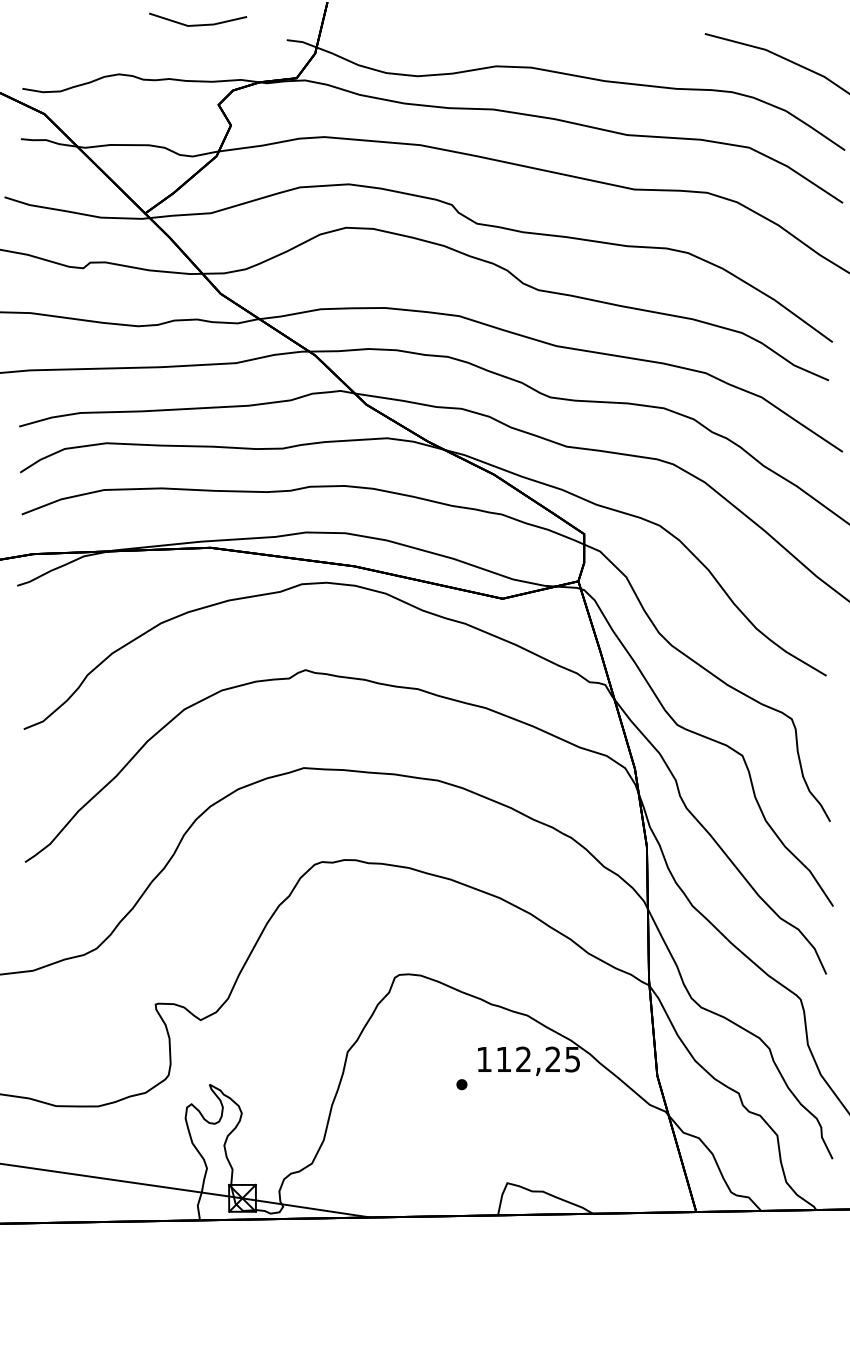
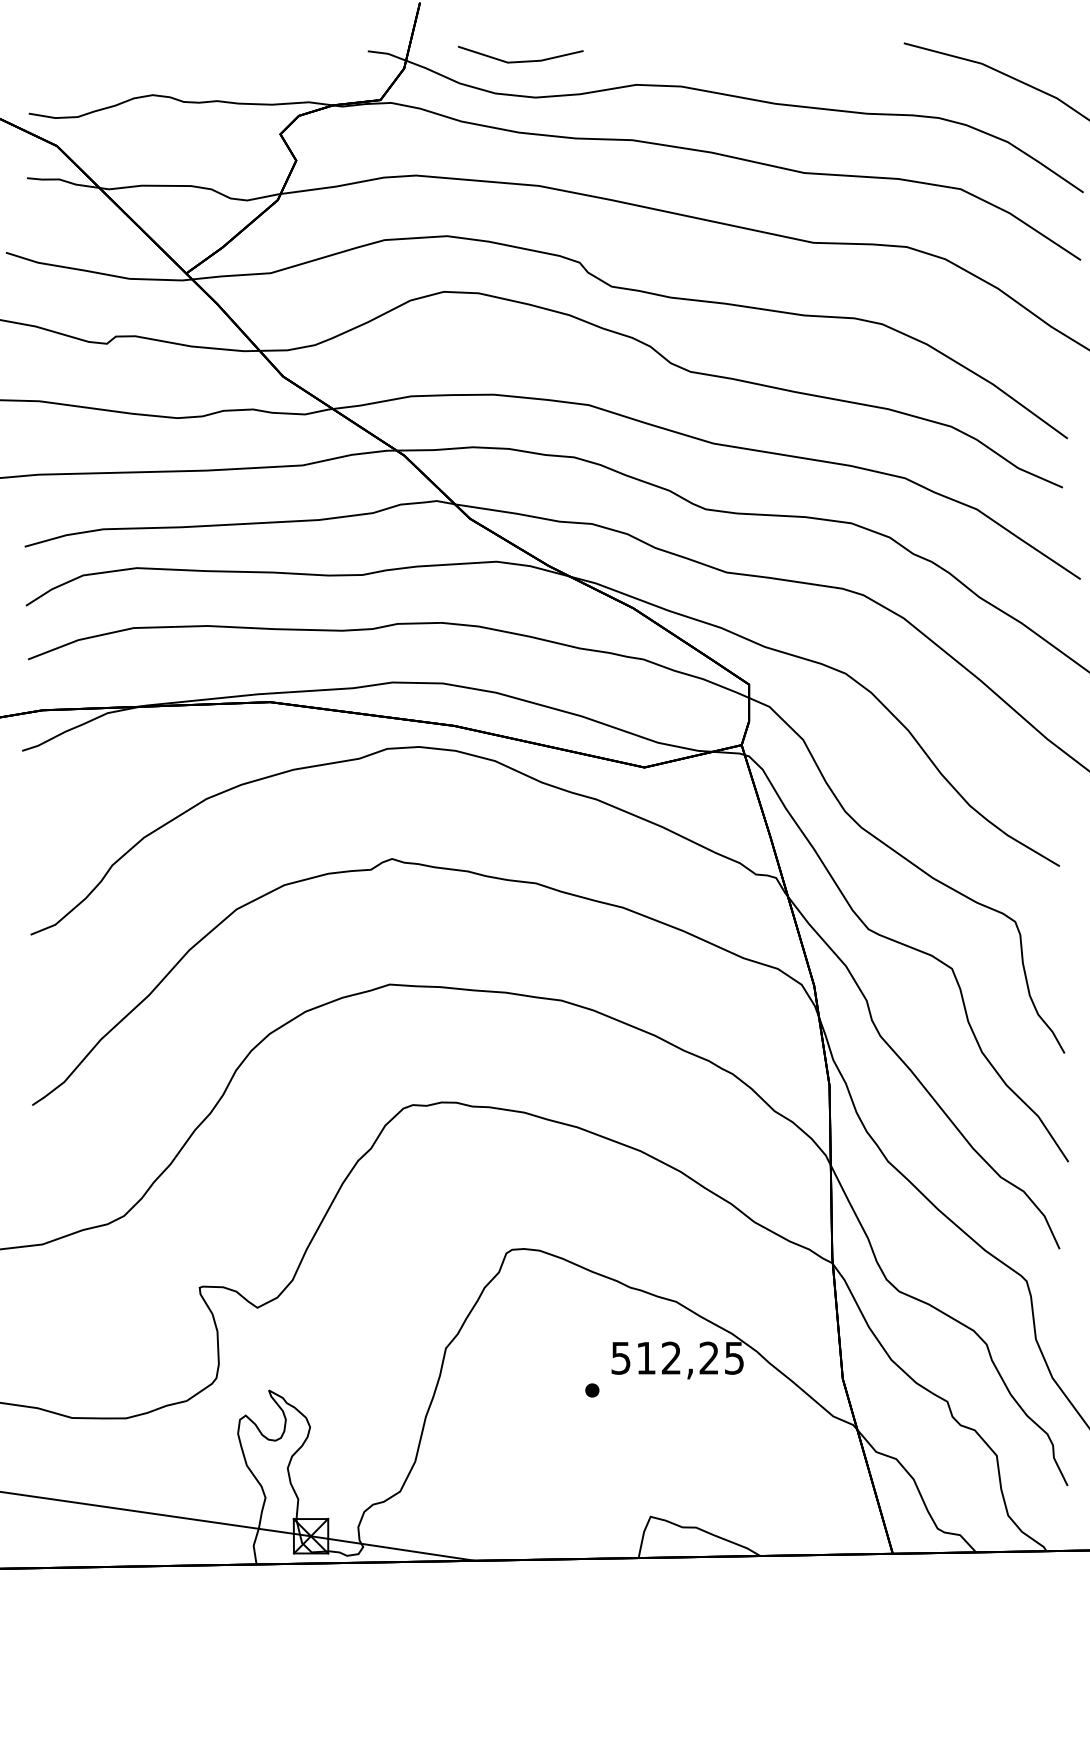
line: (198, 24) -> (521, 60), moved
text: (484, 1059) -> (621, 1358), 112,25 -> 512,25

